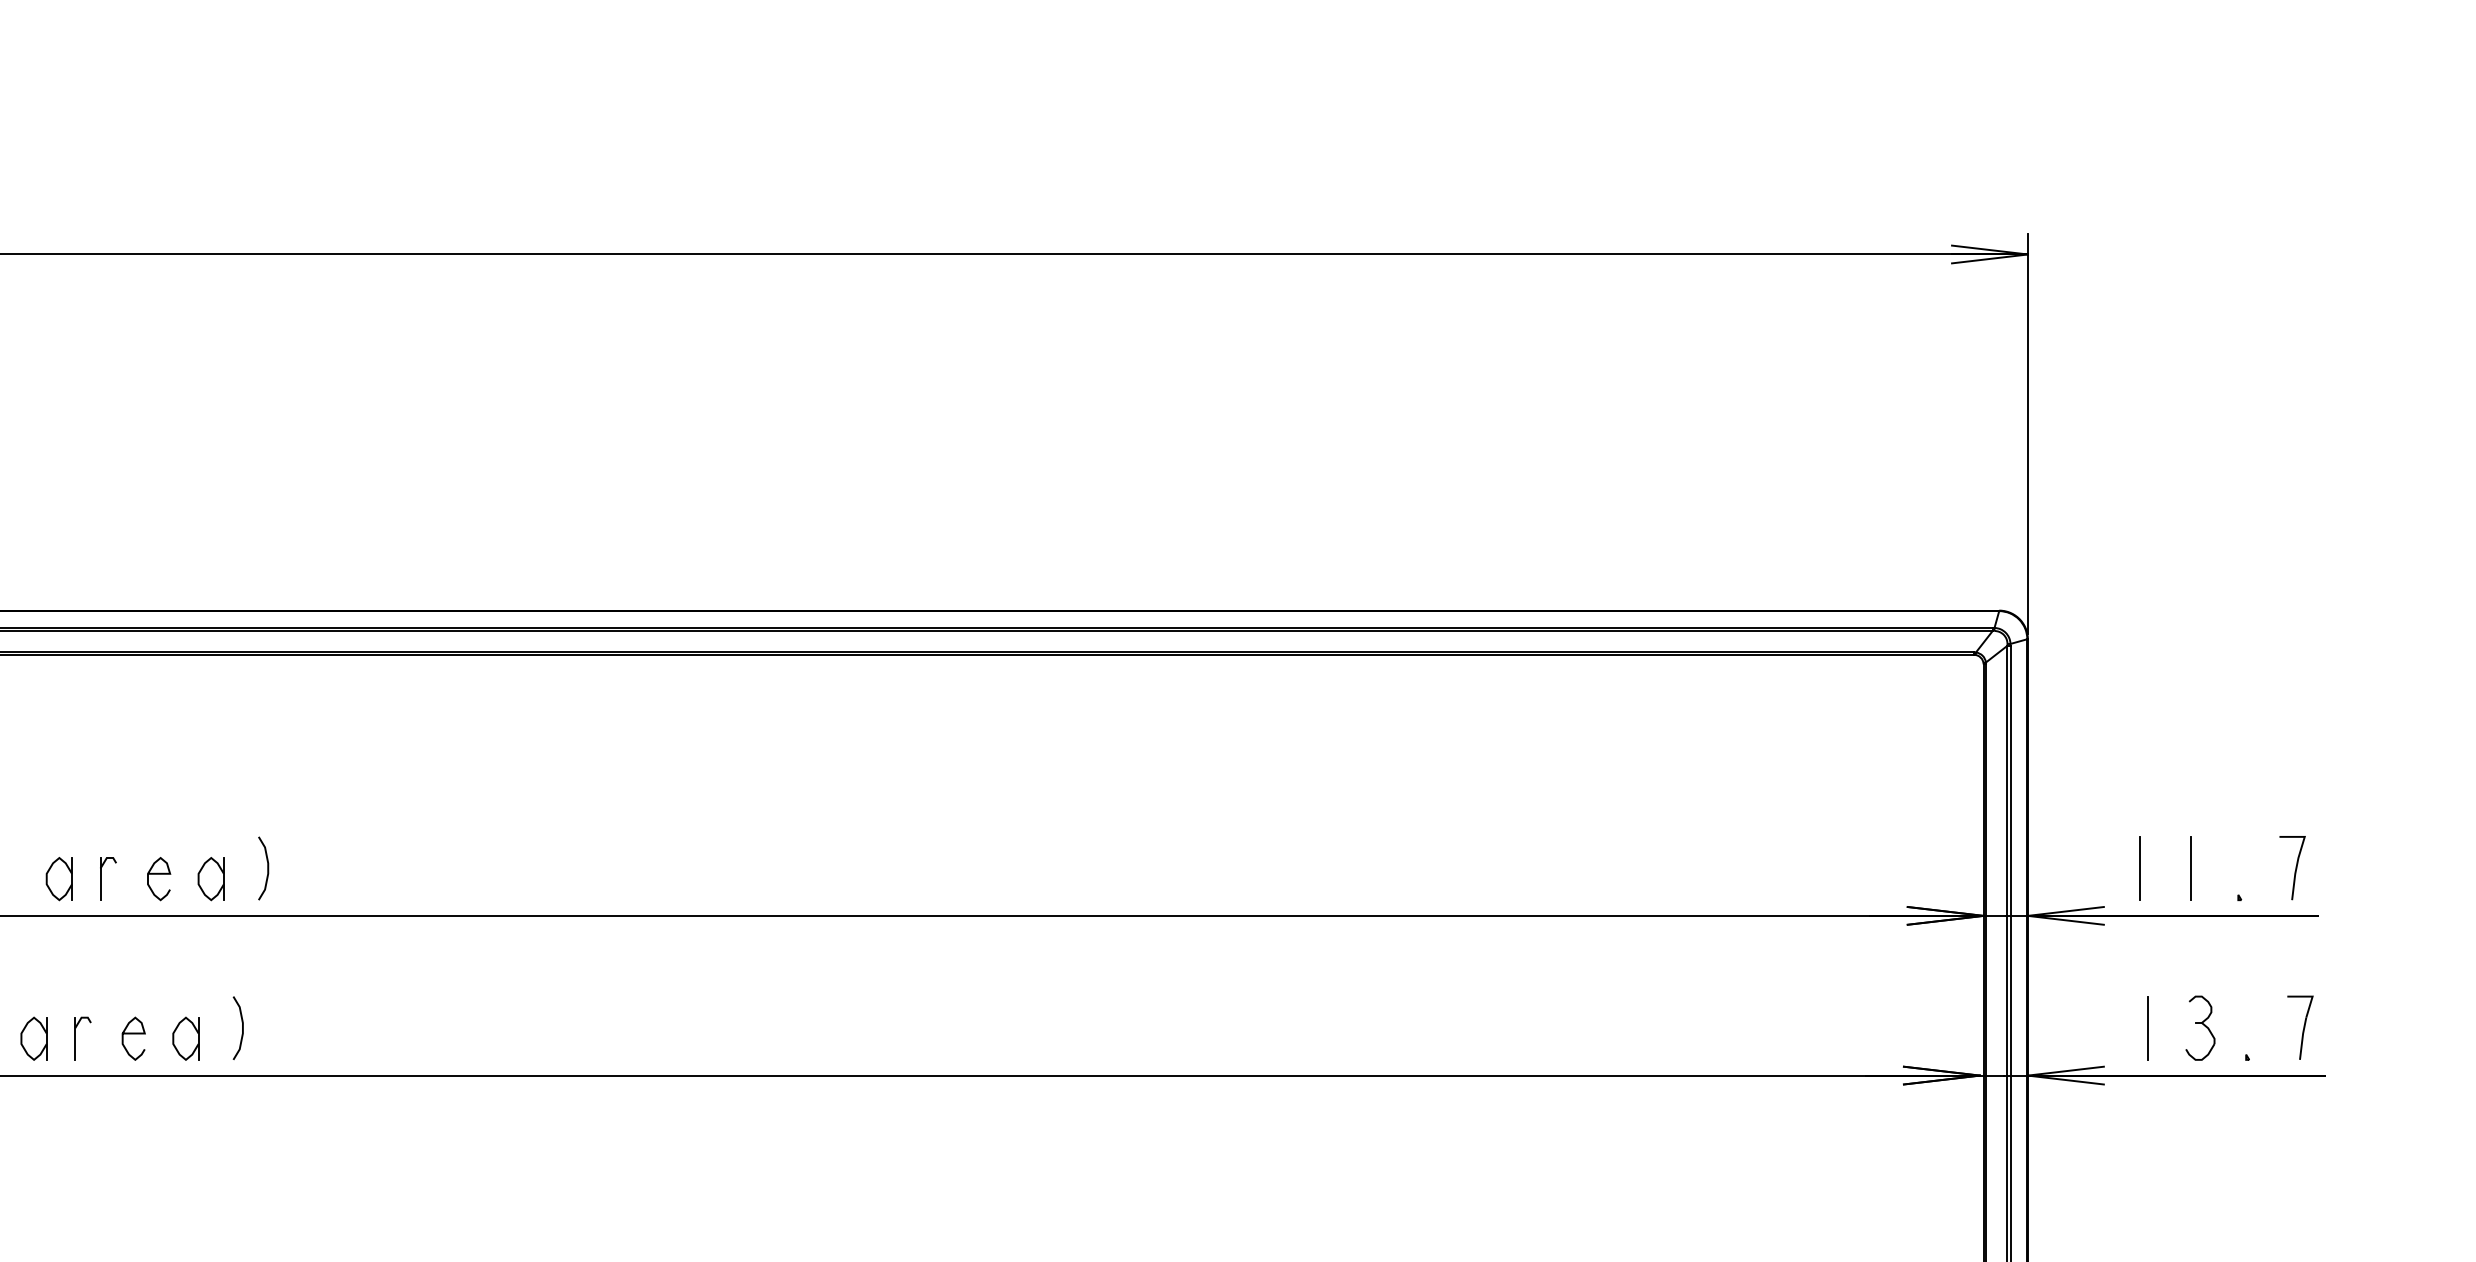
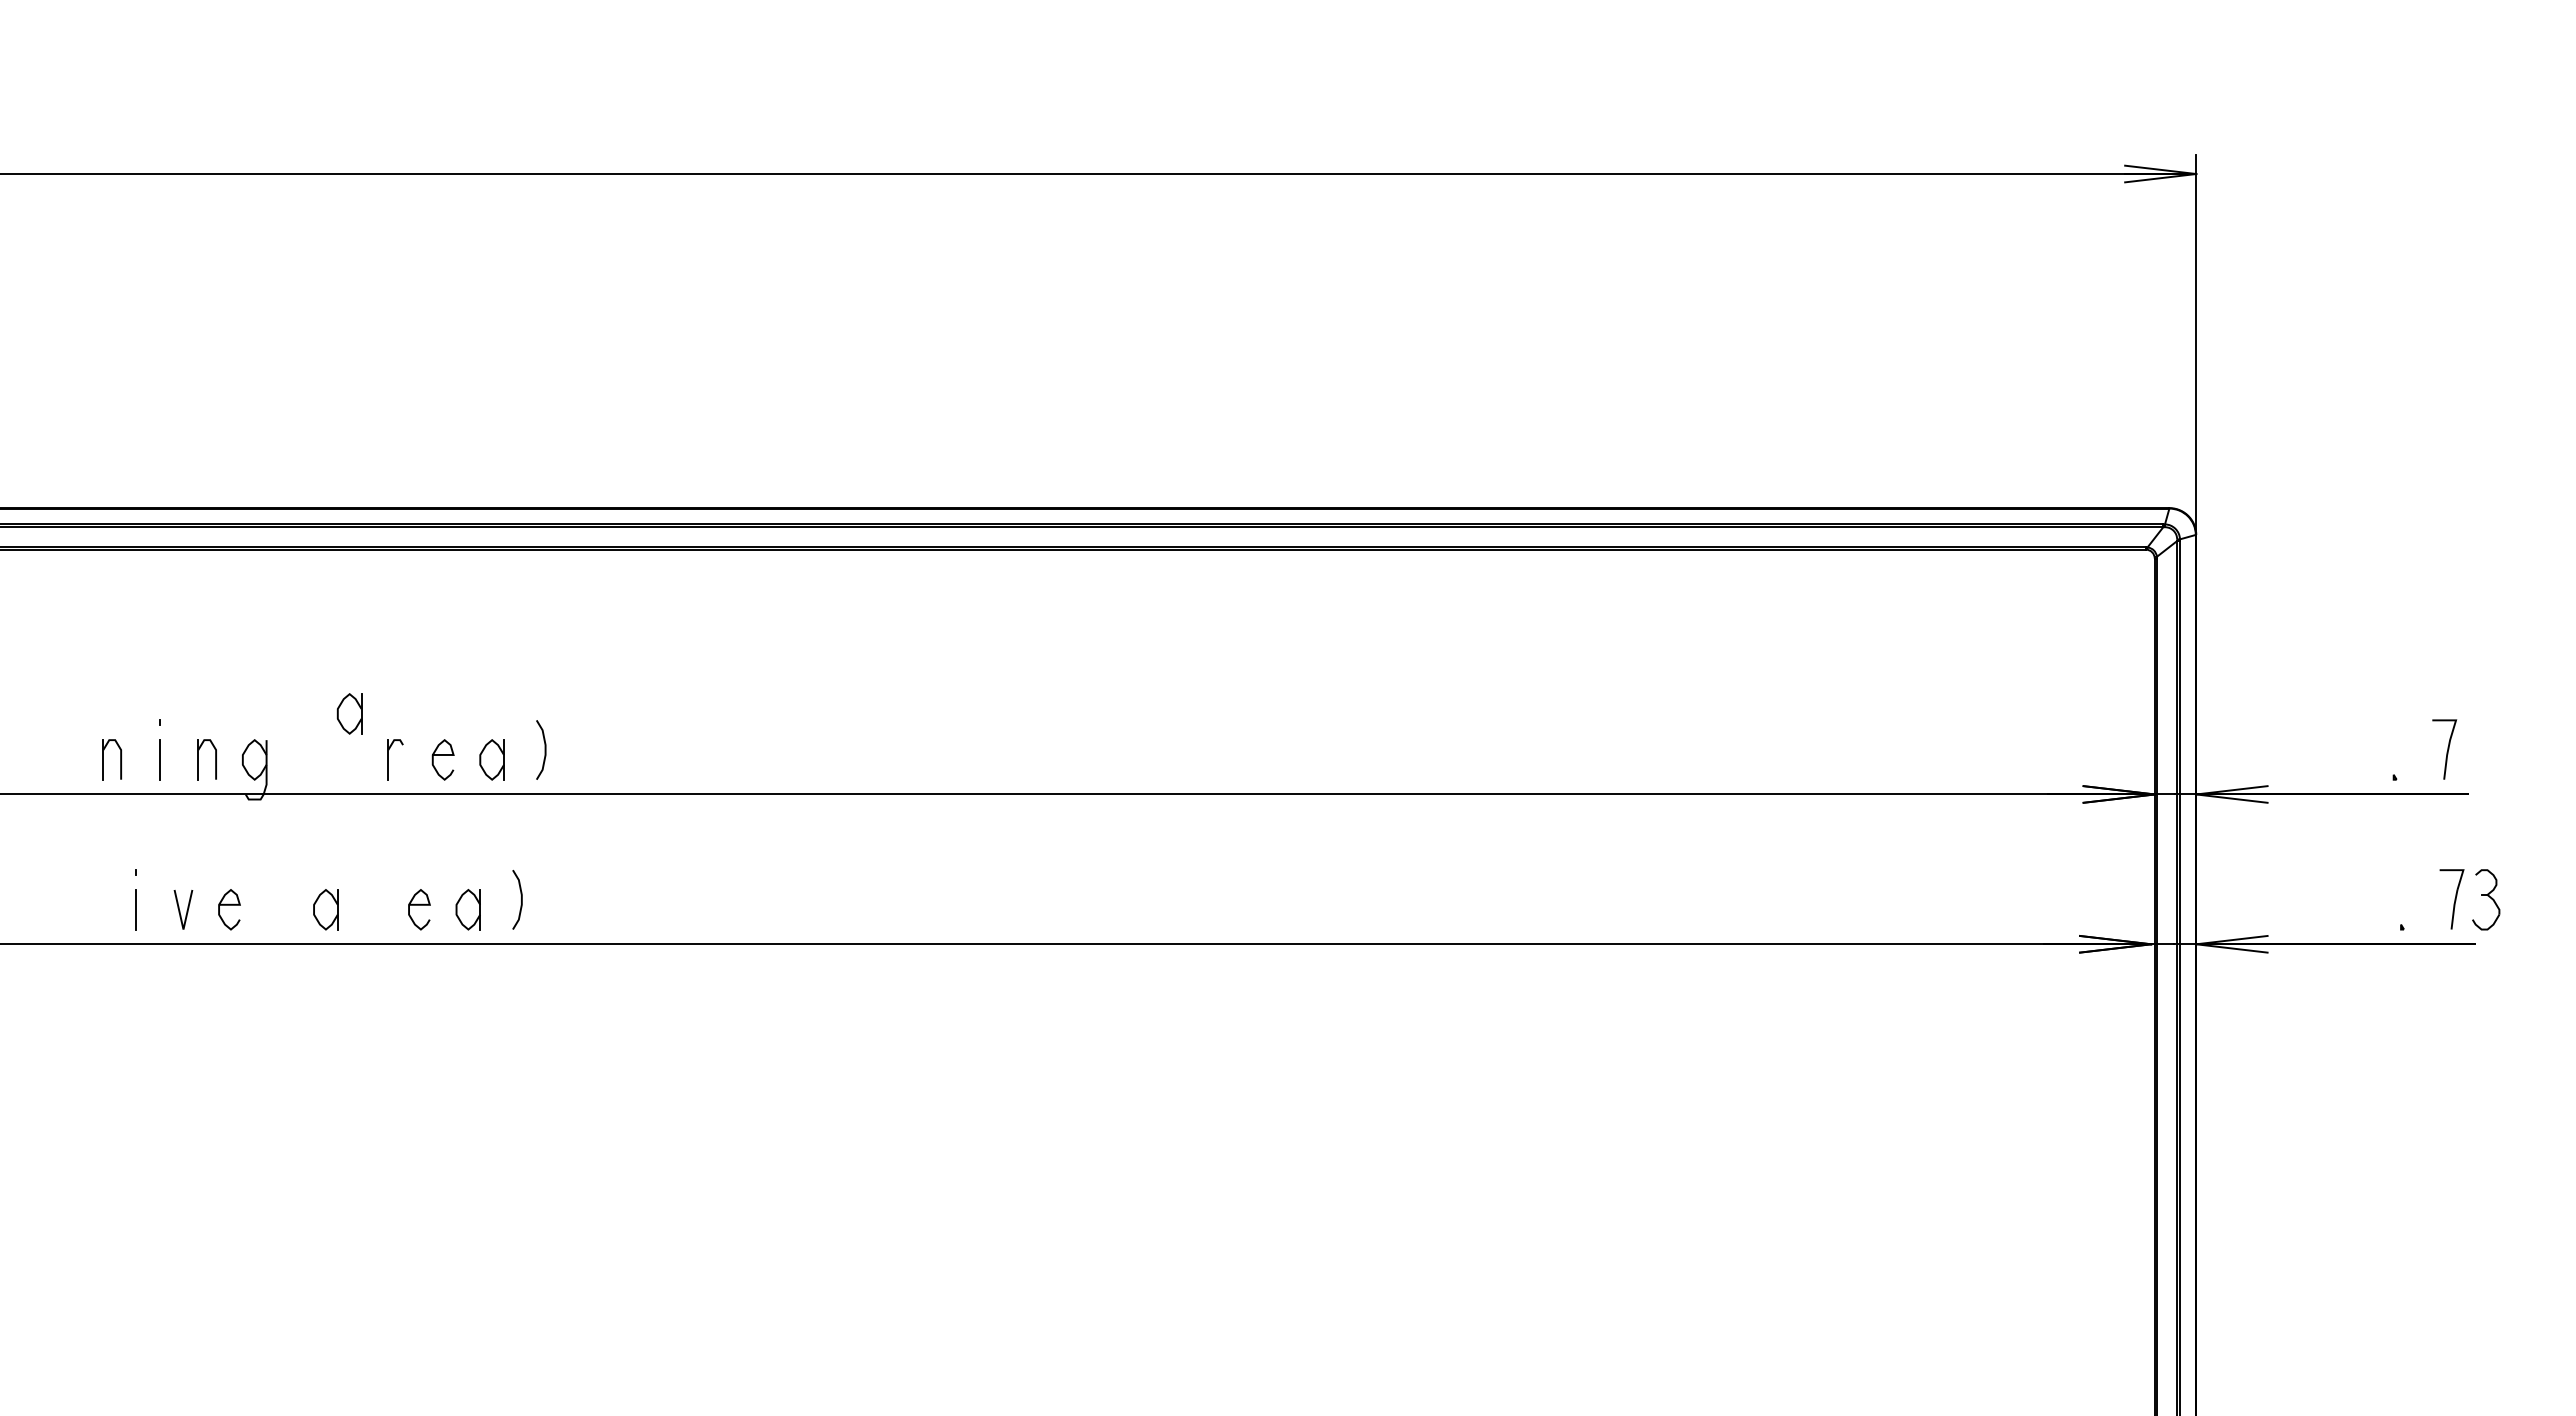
line: (2140, 867) -> (2301, 749), removed
line: (2191, 867) -> (2349, 749), removed
part: (59, 878) -> (349, 713), moved
line: (2148, 1027) -> (2309, 899), removed
part: (2200, 1027) -> (2486, 899), moved
part: (82, 1038) -> (371, 909), removed

